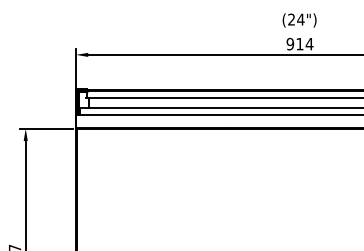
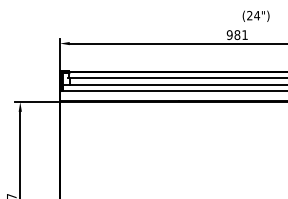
text: (299, 20) -> (256, 16), moved
text: (304, 43) -> (240, 34), 914 -> 981

